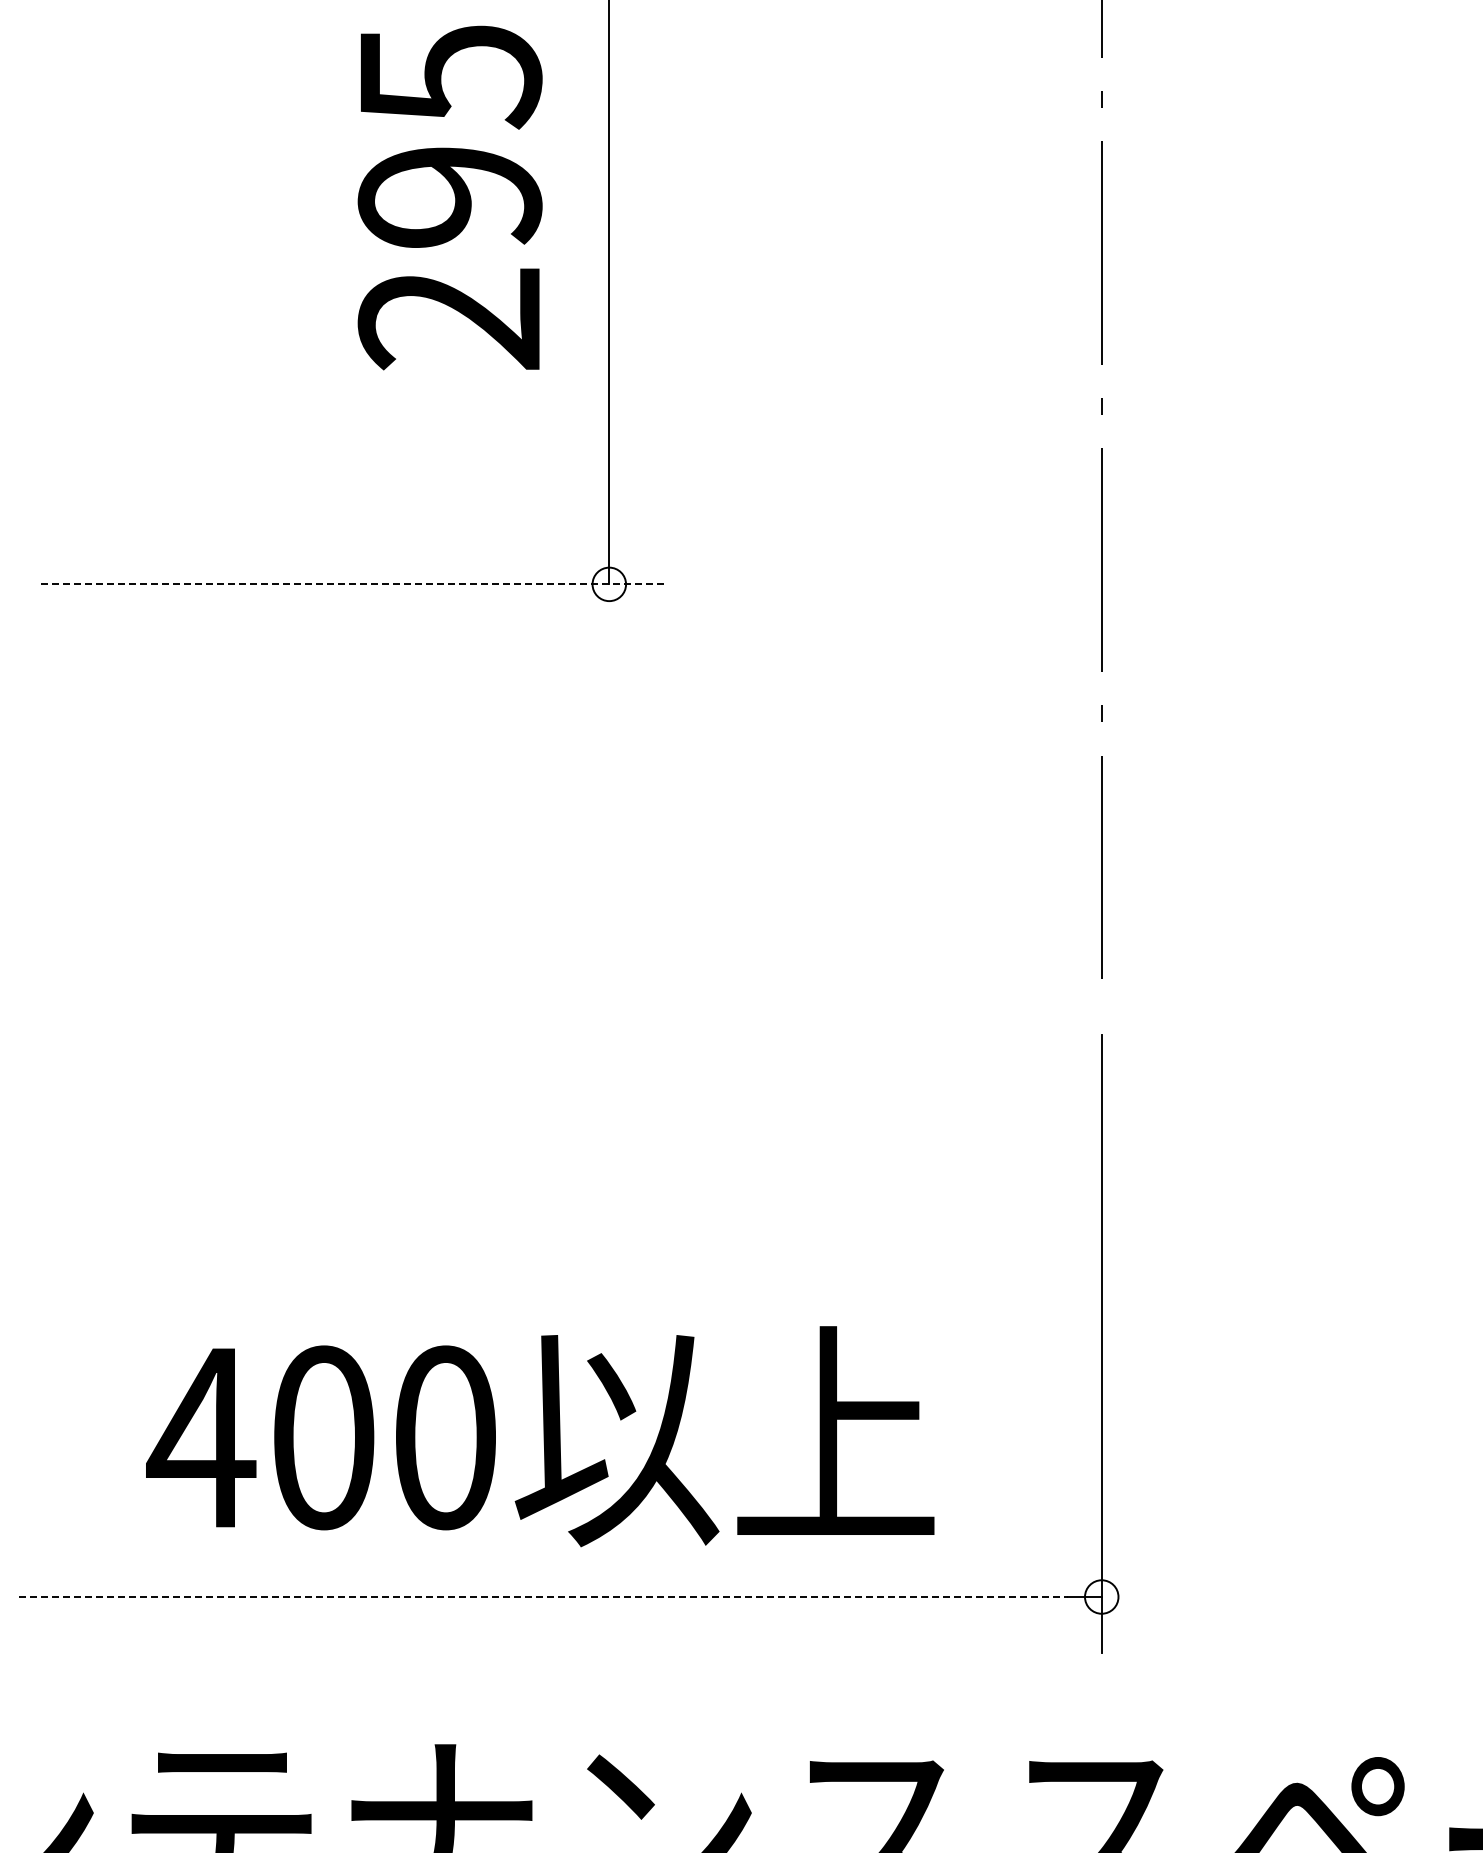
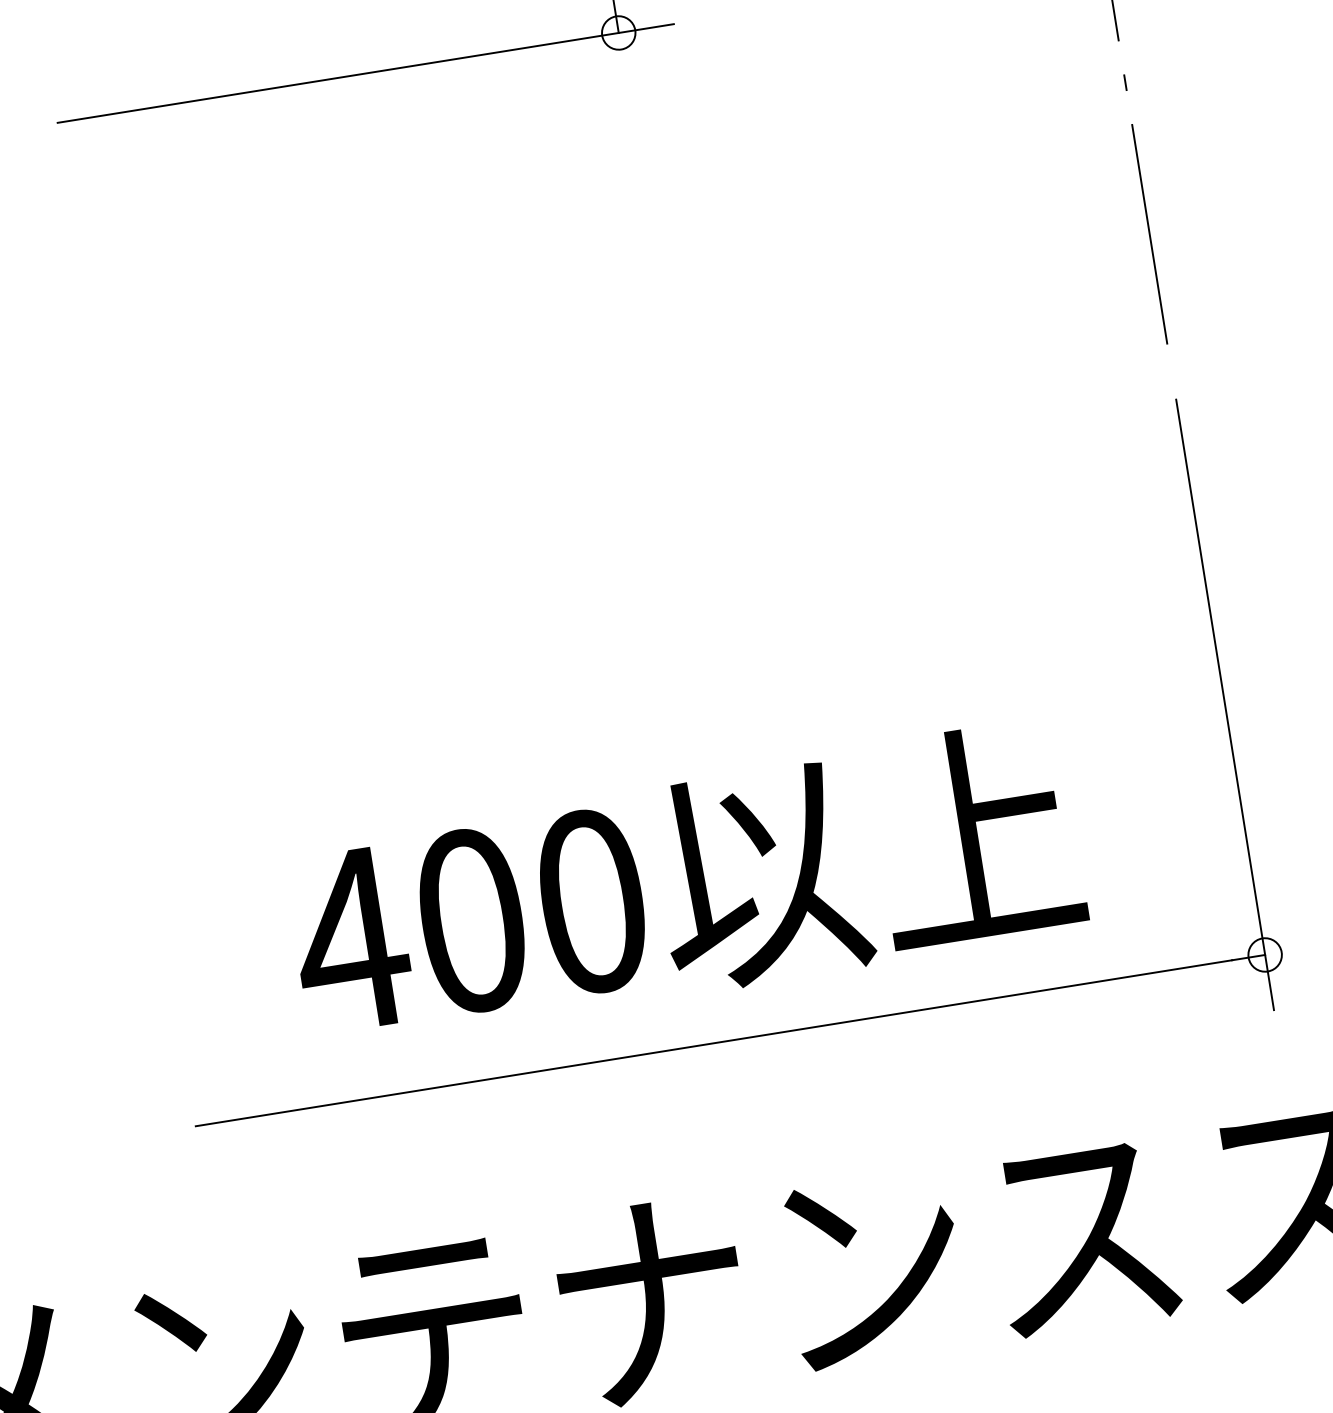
line: (353, 584) -> (366, 73), dashed -> solid
line: (543, 1597) -> (714, 1043), dashed -> solid

